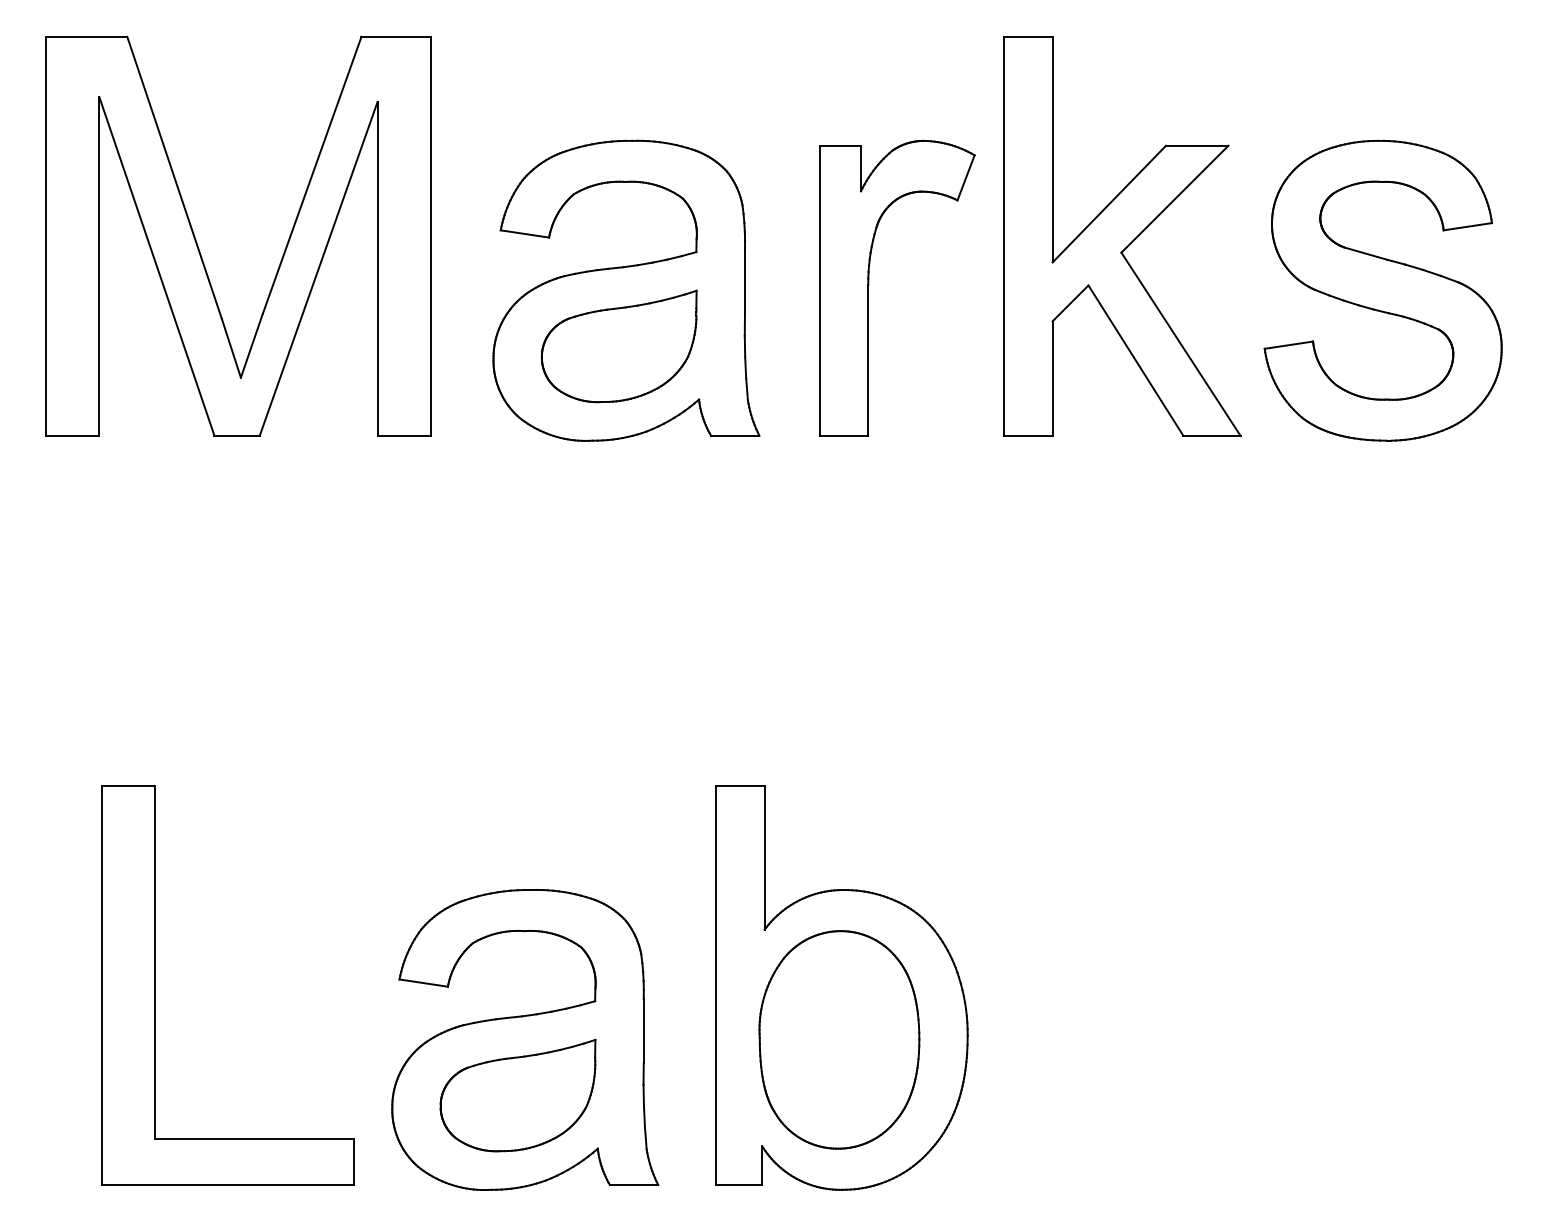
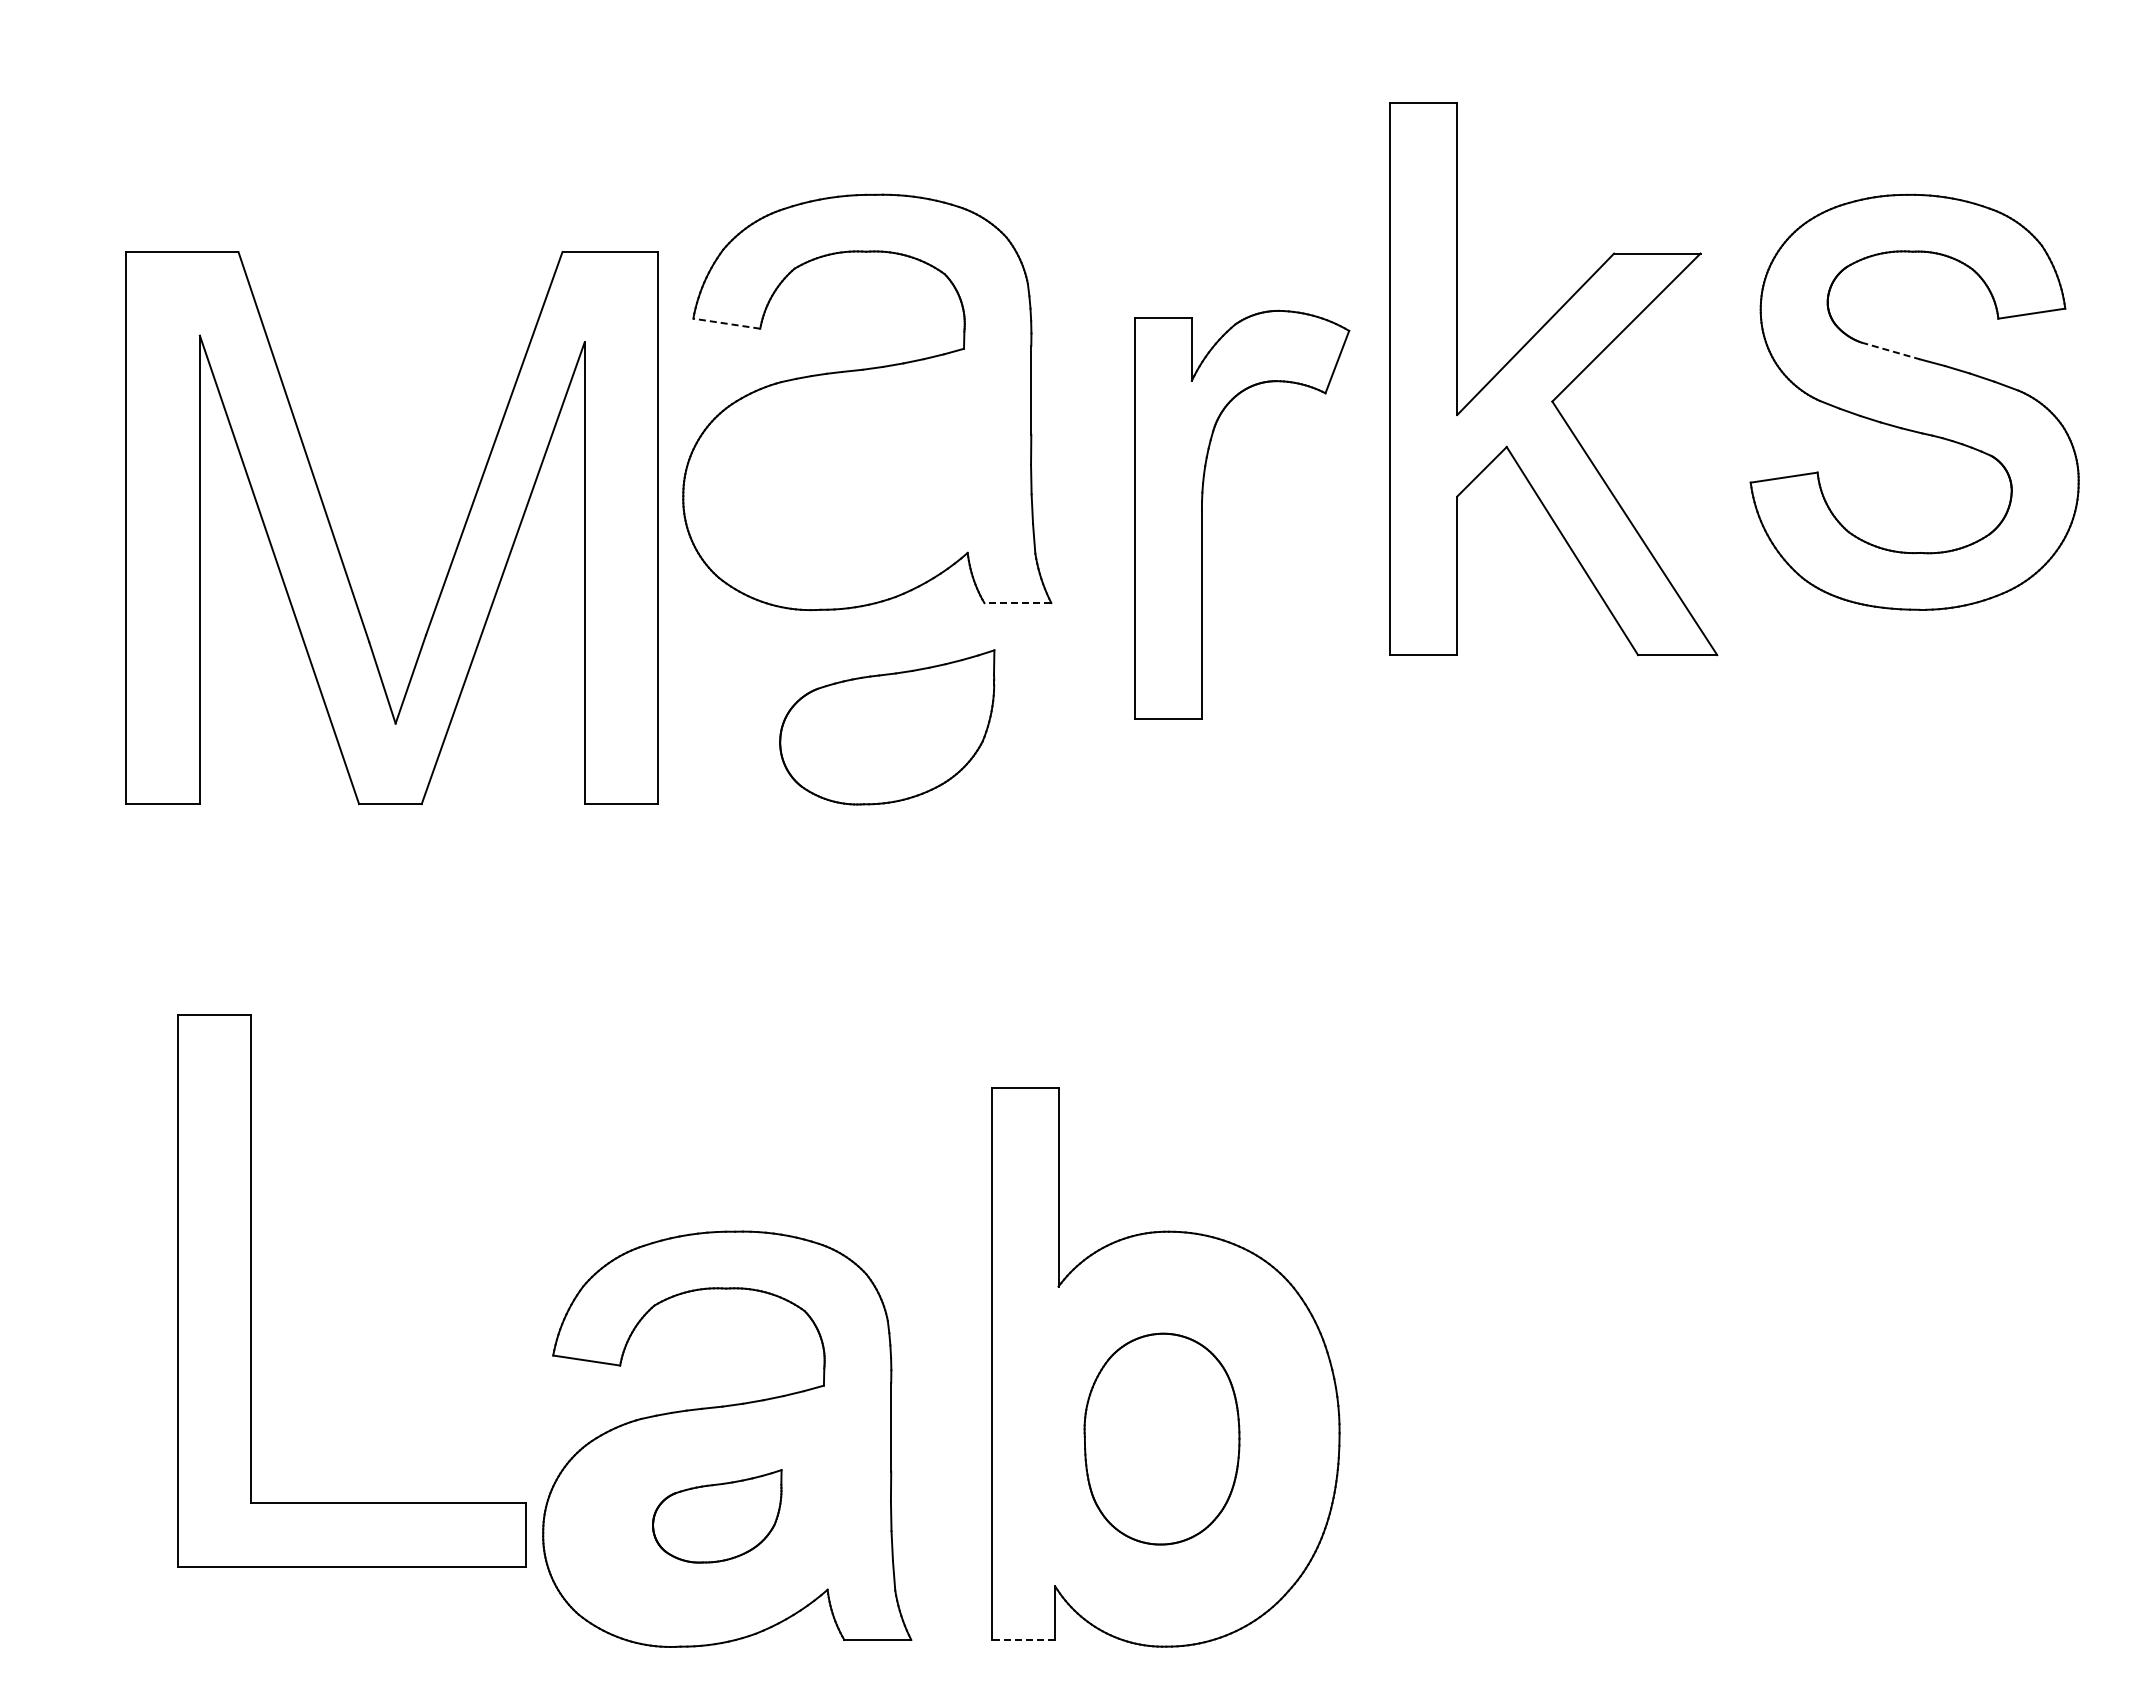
line: (524, 233) -> (726, 323), solid -> dashed
part: (1122, 236) -> (1553, 379), moved
part: (199, 249) -> (338, 546), moved
line: (1365, 253) -> (1890, 350), solid -> dashed
part: (868, 288) -> (1202, 514), moved
part: (619, 346) -> (887, 727), moved
line: (734, 436) -> (1017, 603), solid -> dashed
part: (155, 985) -> (251, 1290), moved
part: (839, 1039) -> (1161, 1438), size x0.7
part: (518, 1095) -> (717, 1516), size x0.6
line: (739, 1184) -> (1023, 1639), solid -> dashed

